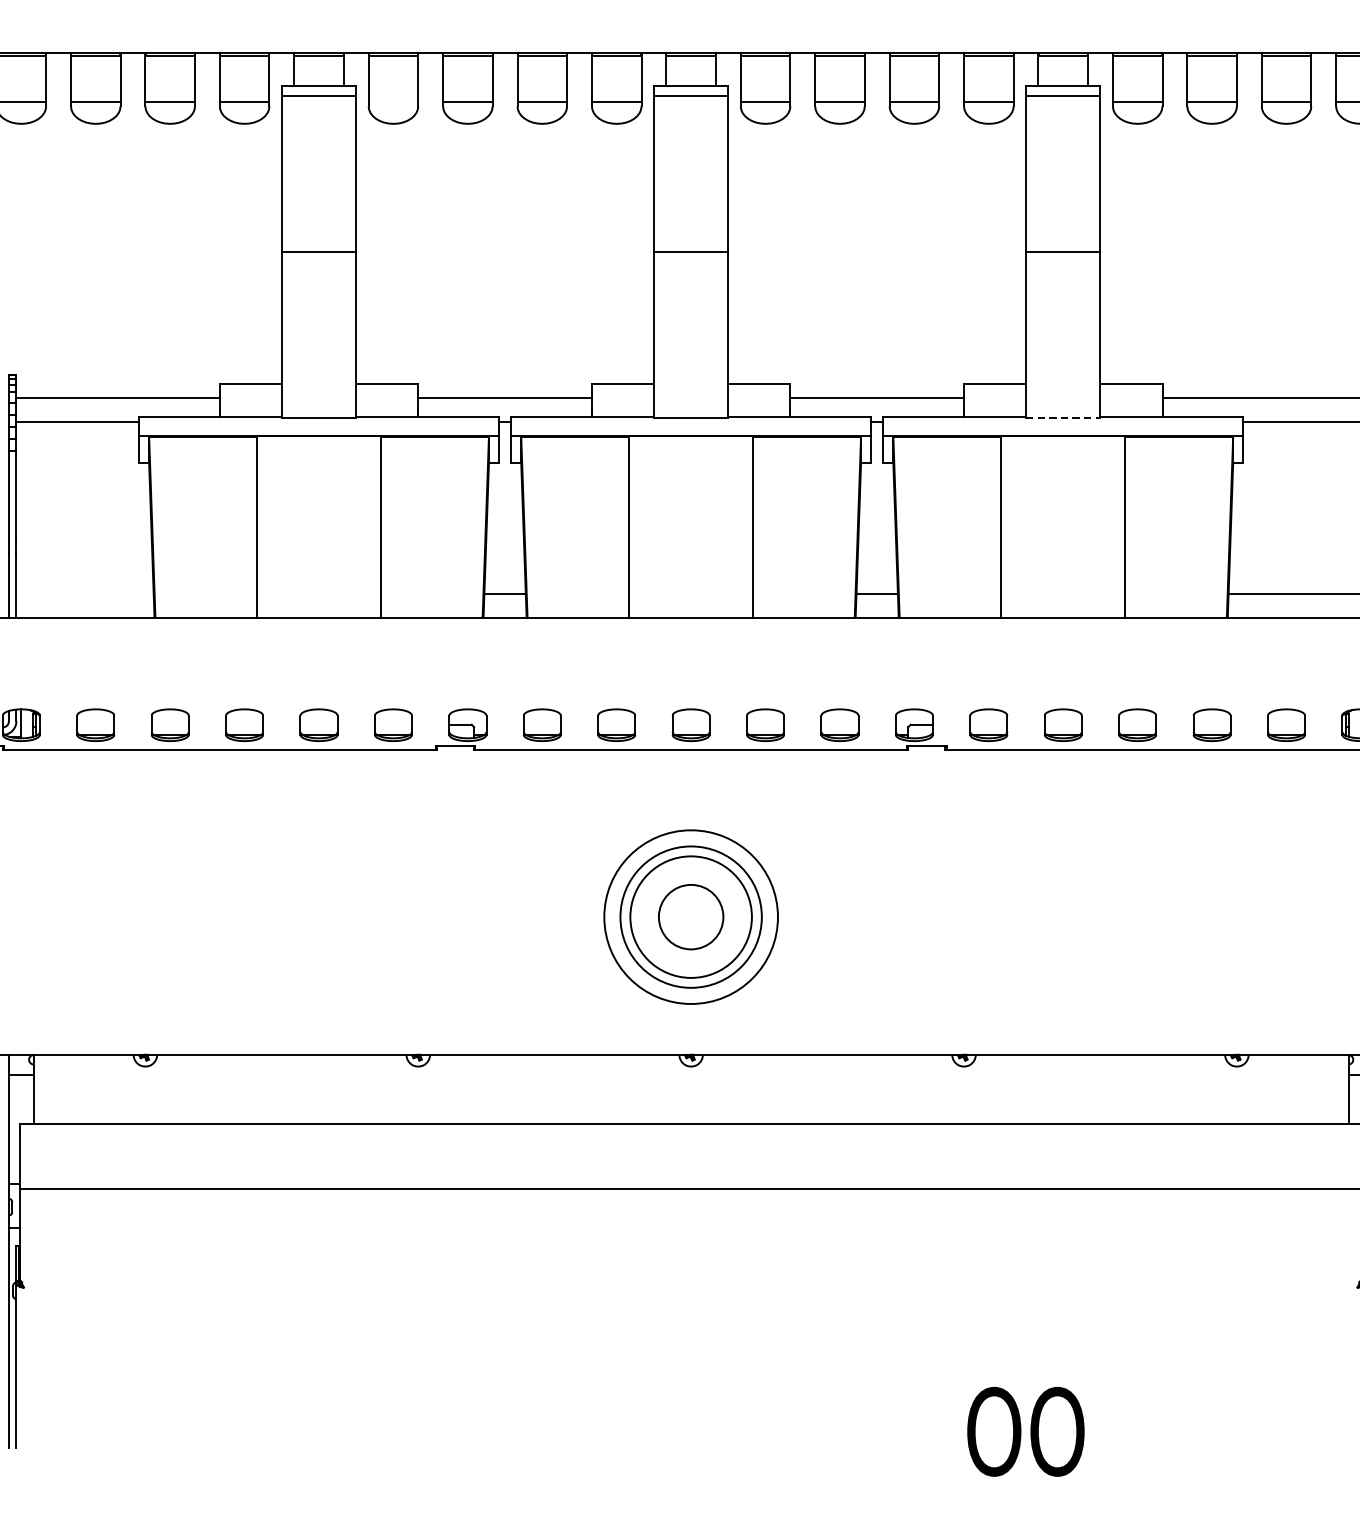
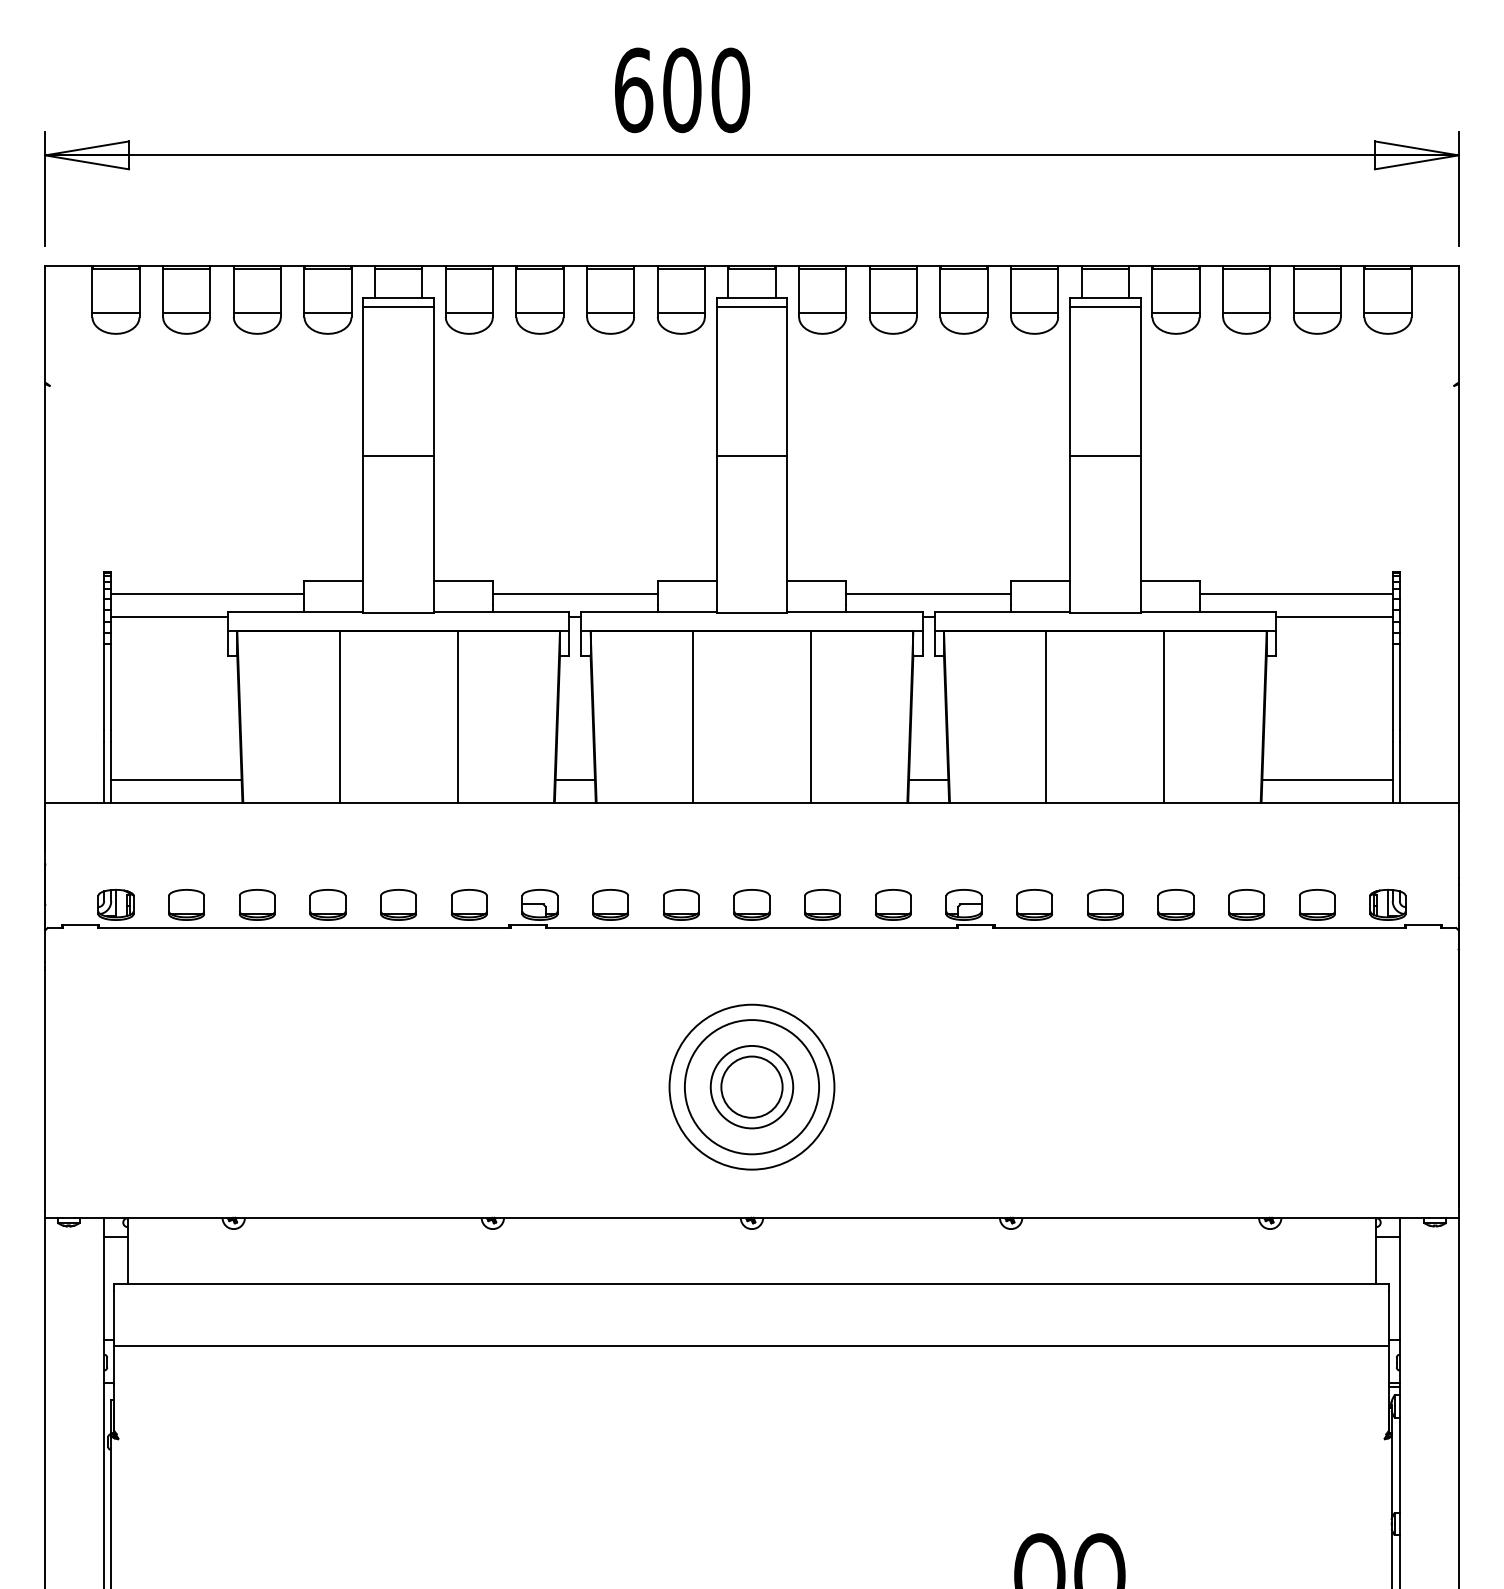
line: (392, 102) -> (468, 313), added
line: (1063, 417) -> (1105, 612), dashed -> solid
line: (85, 593) -> (176, 779), added
circle: (690, 916) -> (751, 1086), size x0.71

